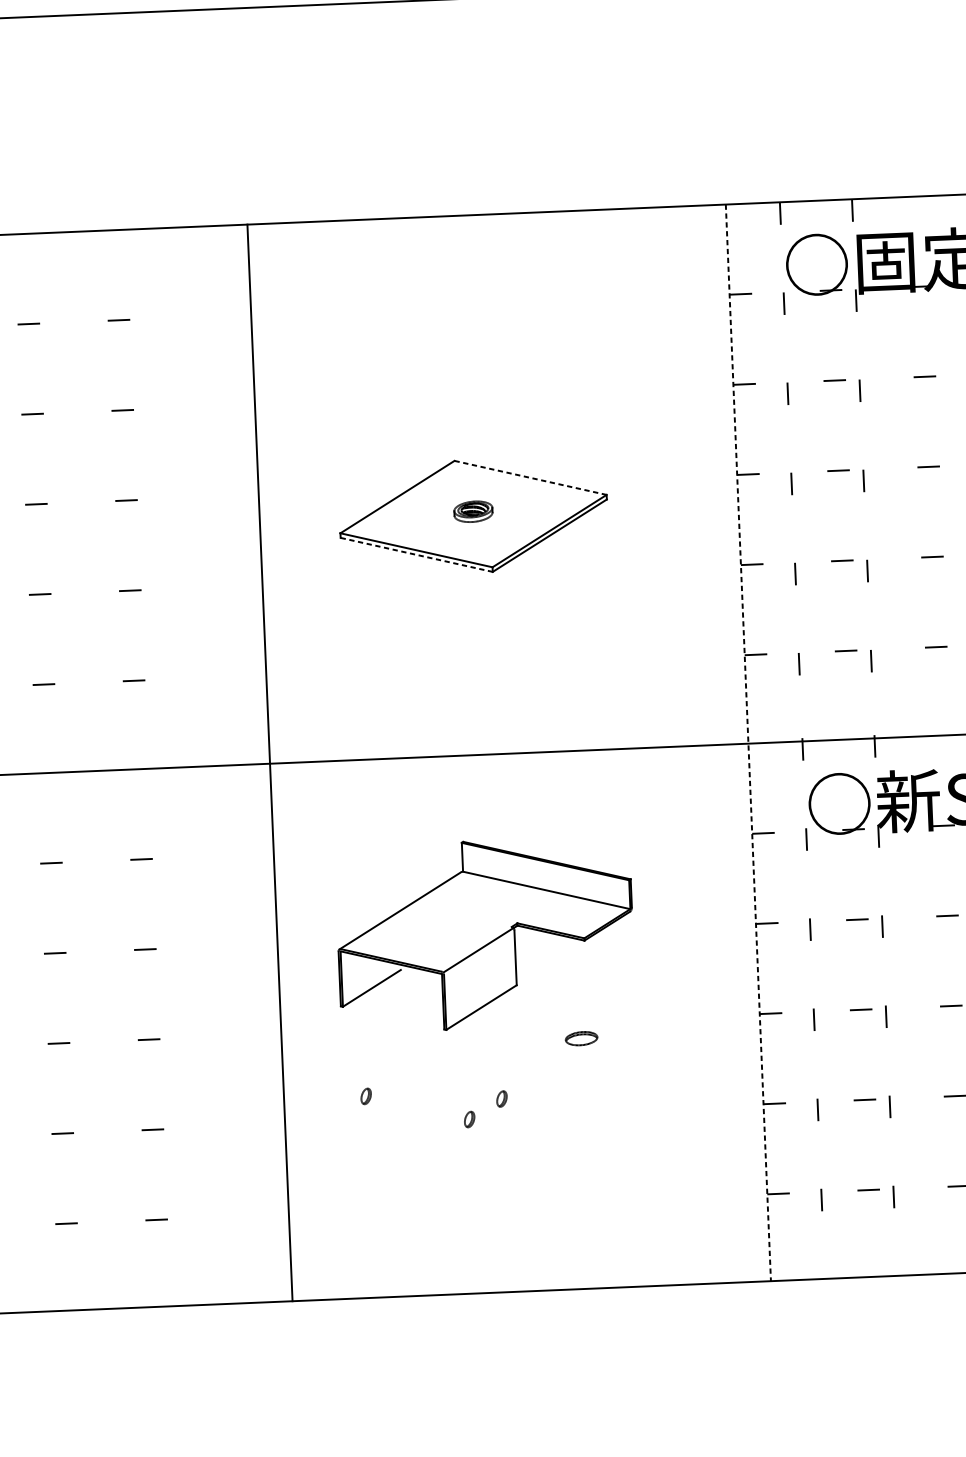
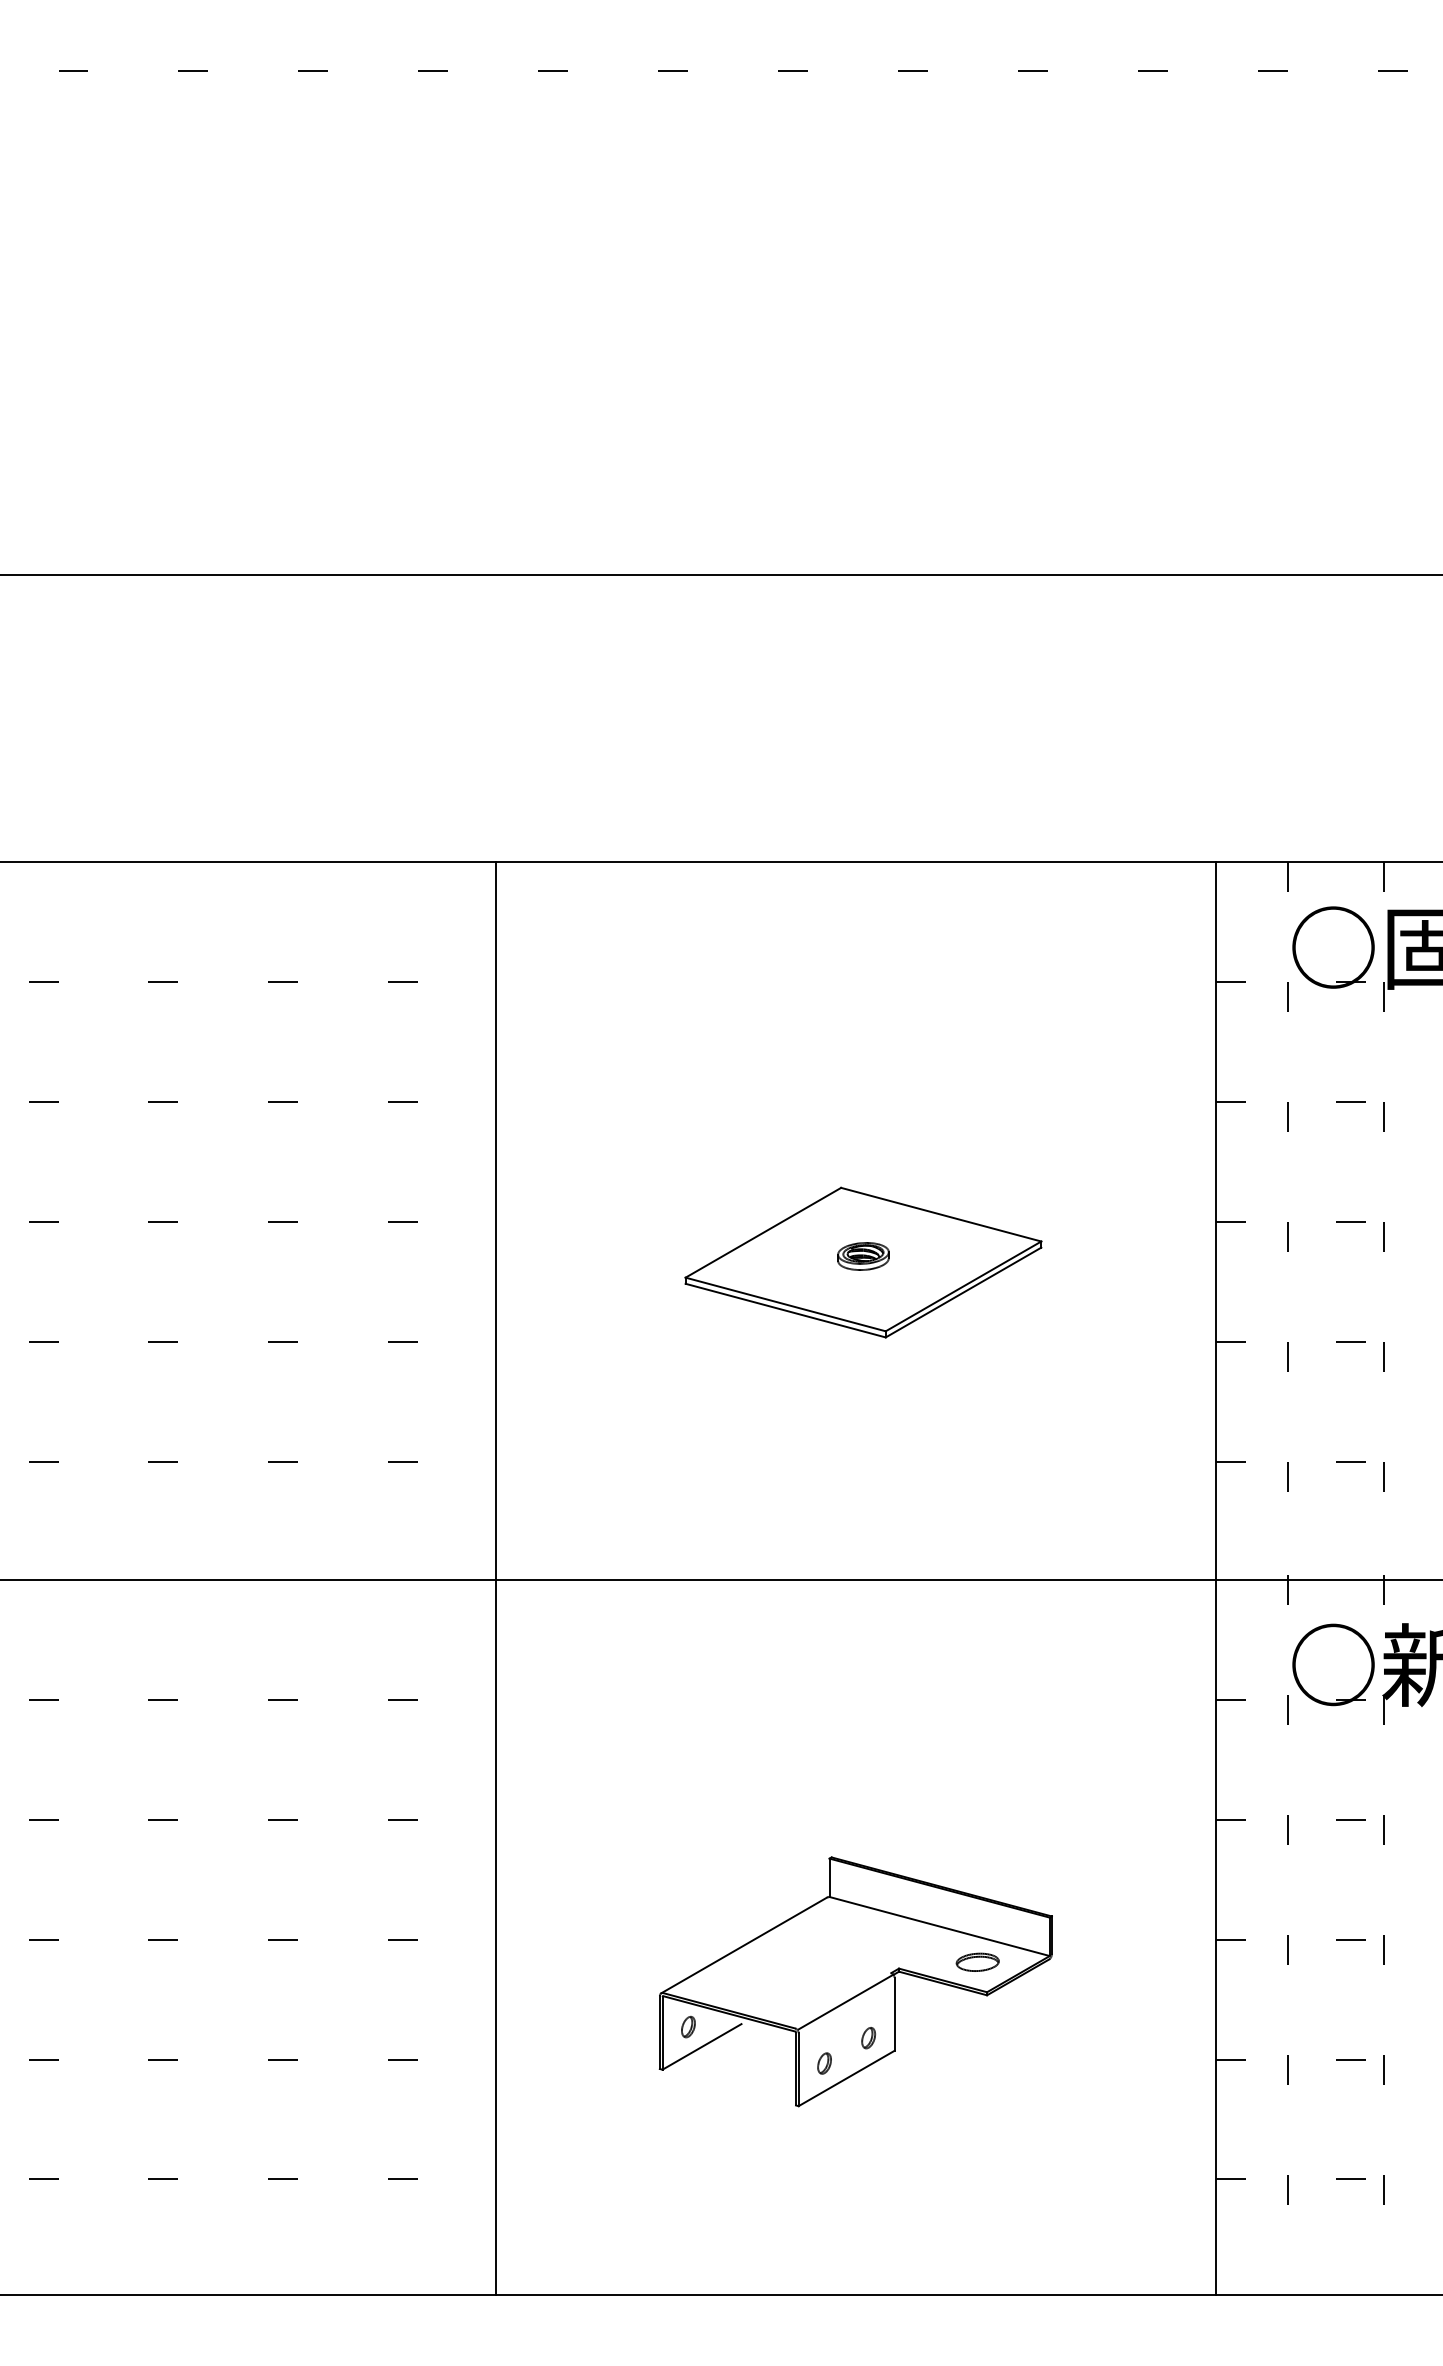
line: (530, 477) -> (941, 1214), dashed -> solid
line: (416, 554) -> (785, 1310), dashed -> solid
line: (748, 743) -> (1215, 1579), dashed -> solid
line: (270, 762) -> (496, 1578), moved
part: (485, 934) -> (855, 1981), moved

